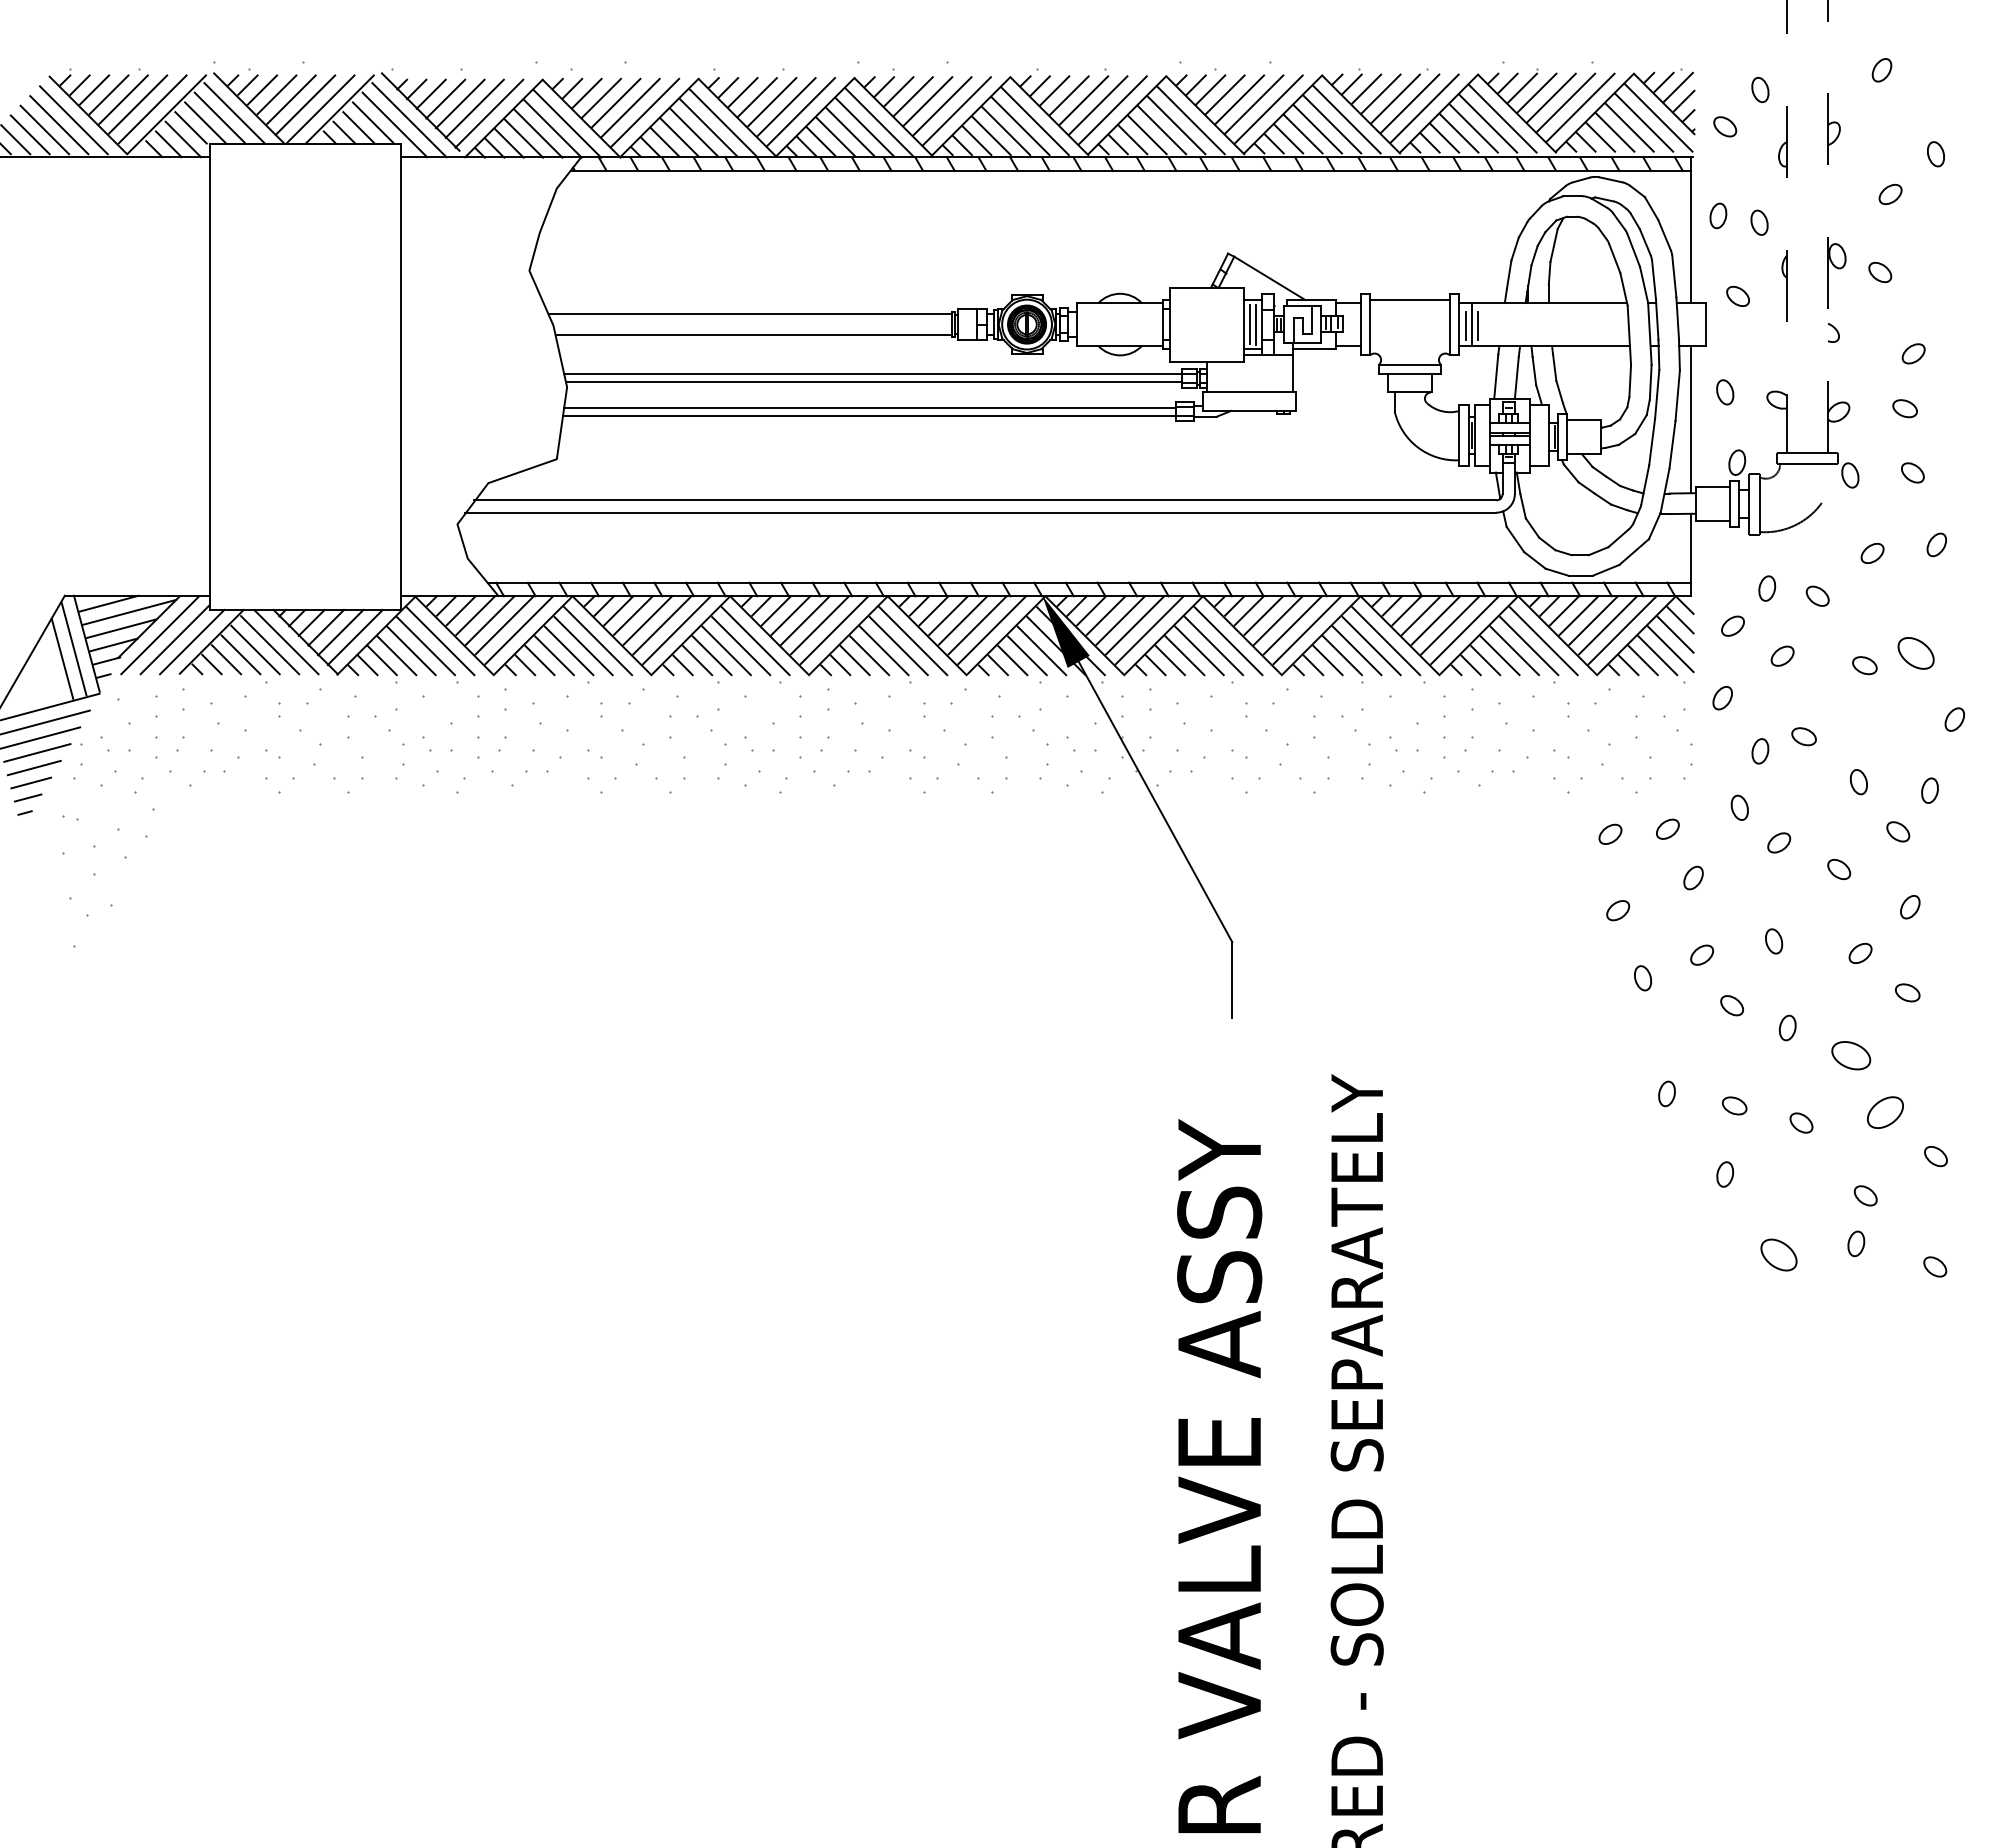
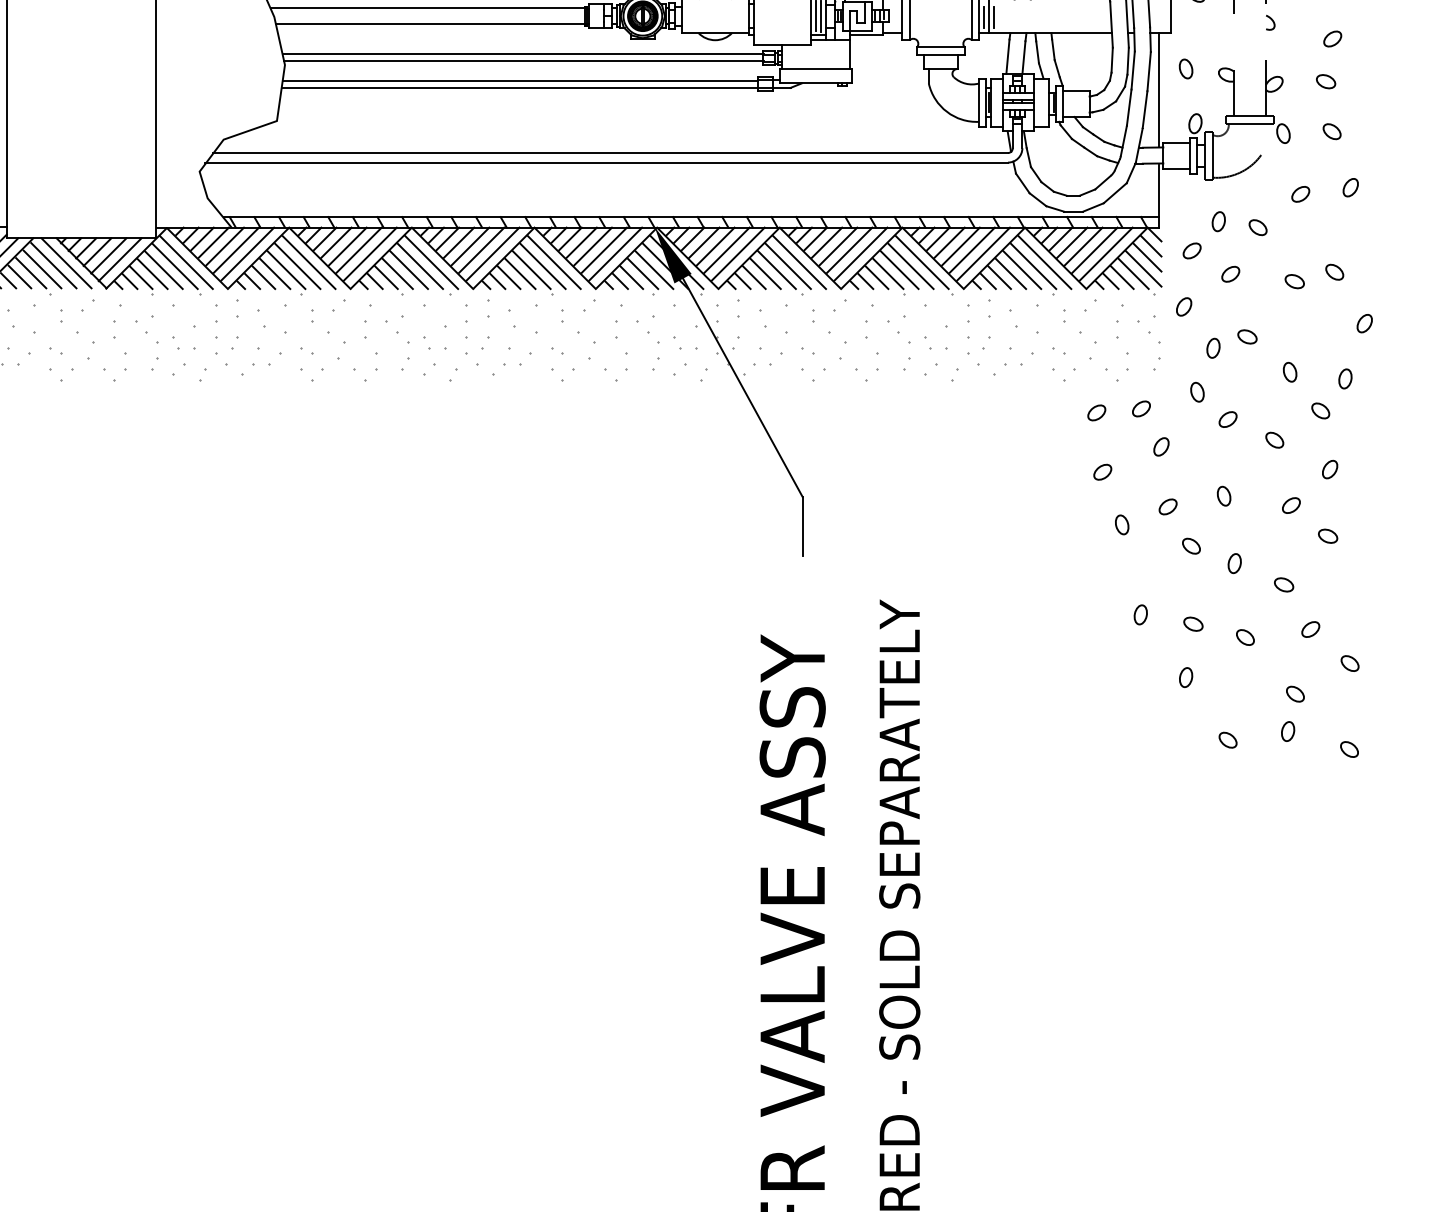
part: (1916, 653) -> (1334, 272), size x0.62
part: (1850, 1054) -> (1283, 584), size x0.62
part: (1885, 1112) -> (1310, 629), size x0.62
part: (1779, 1254) -> (1228, 739), size x0.62

